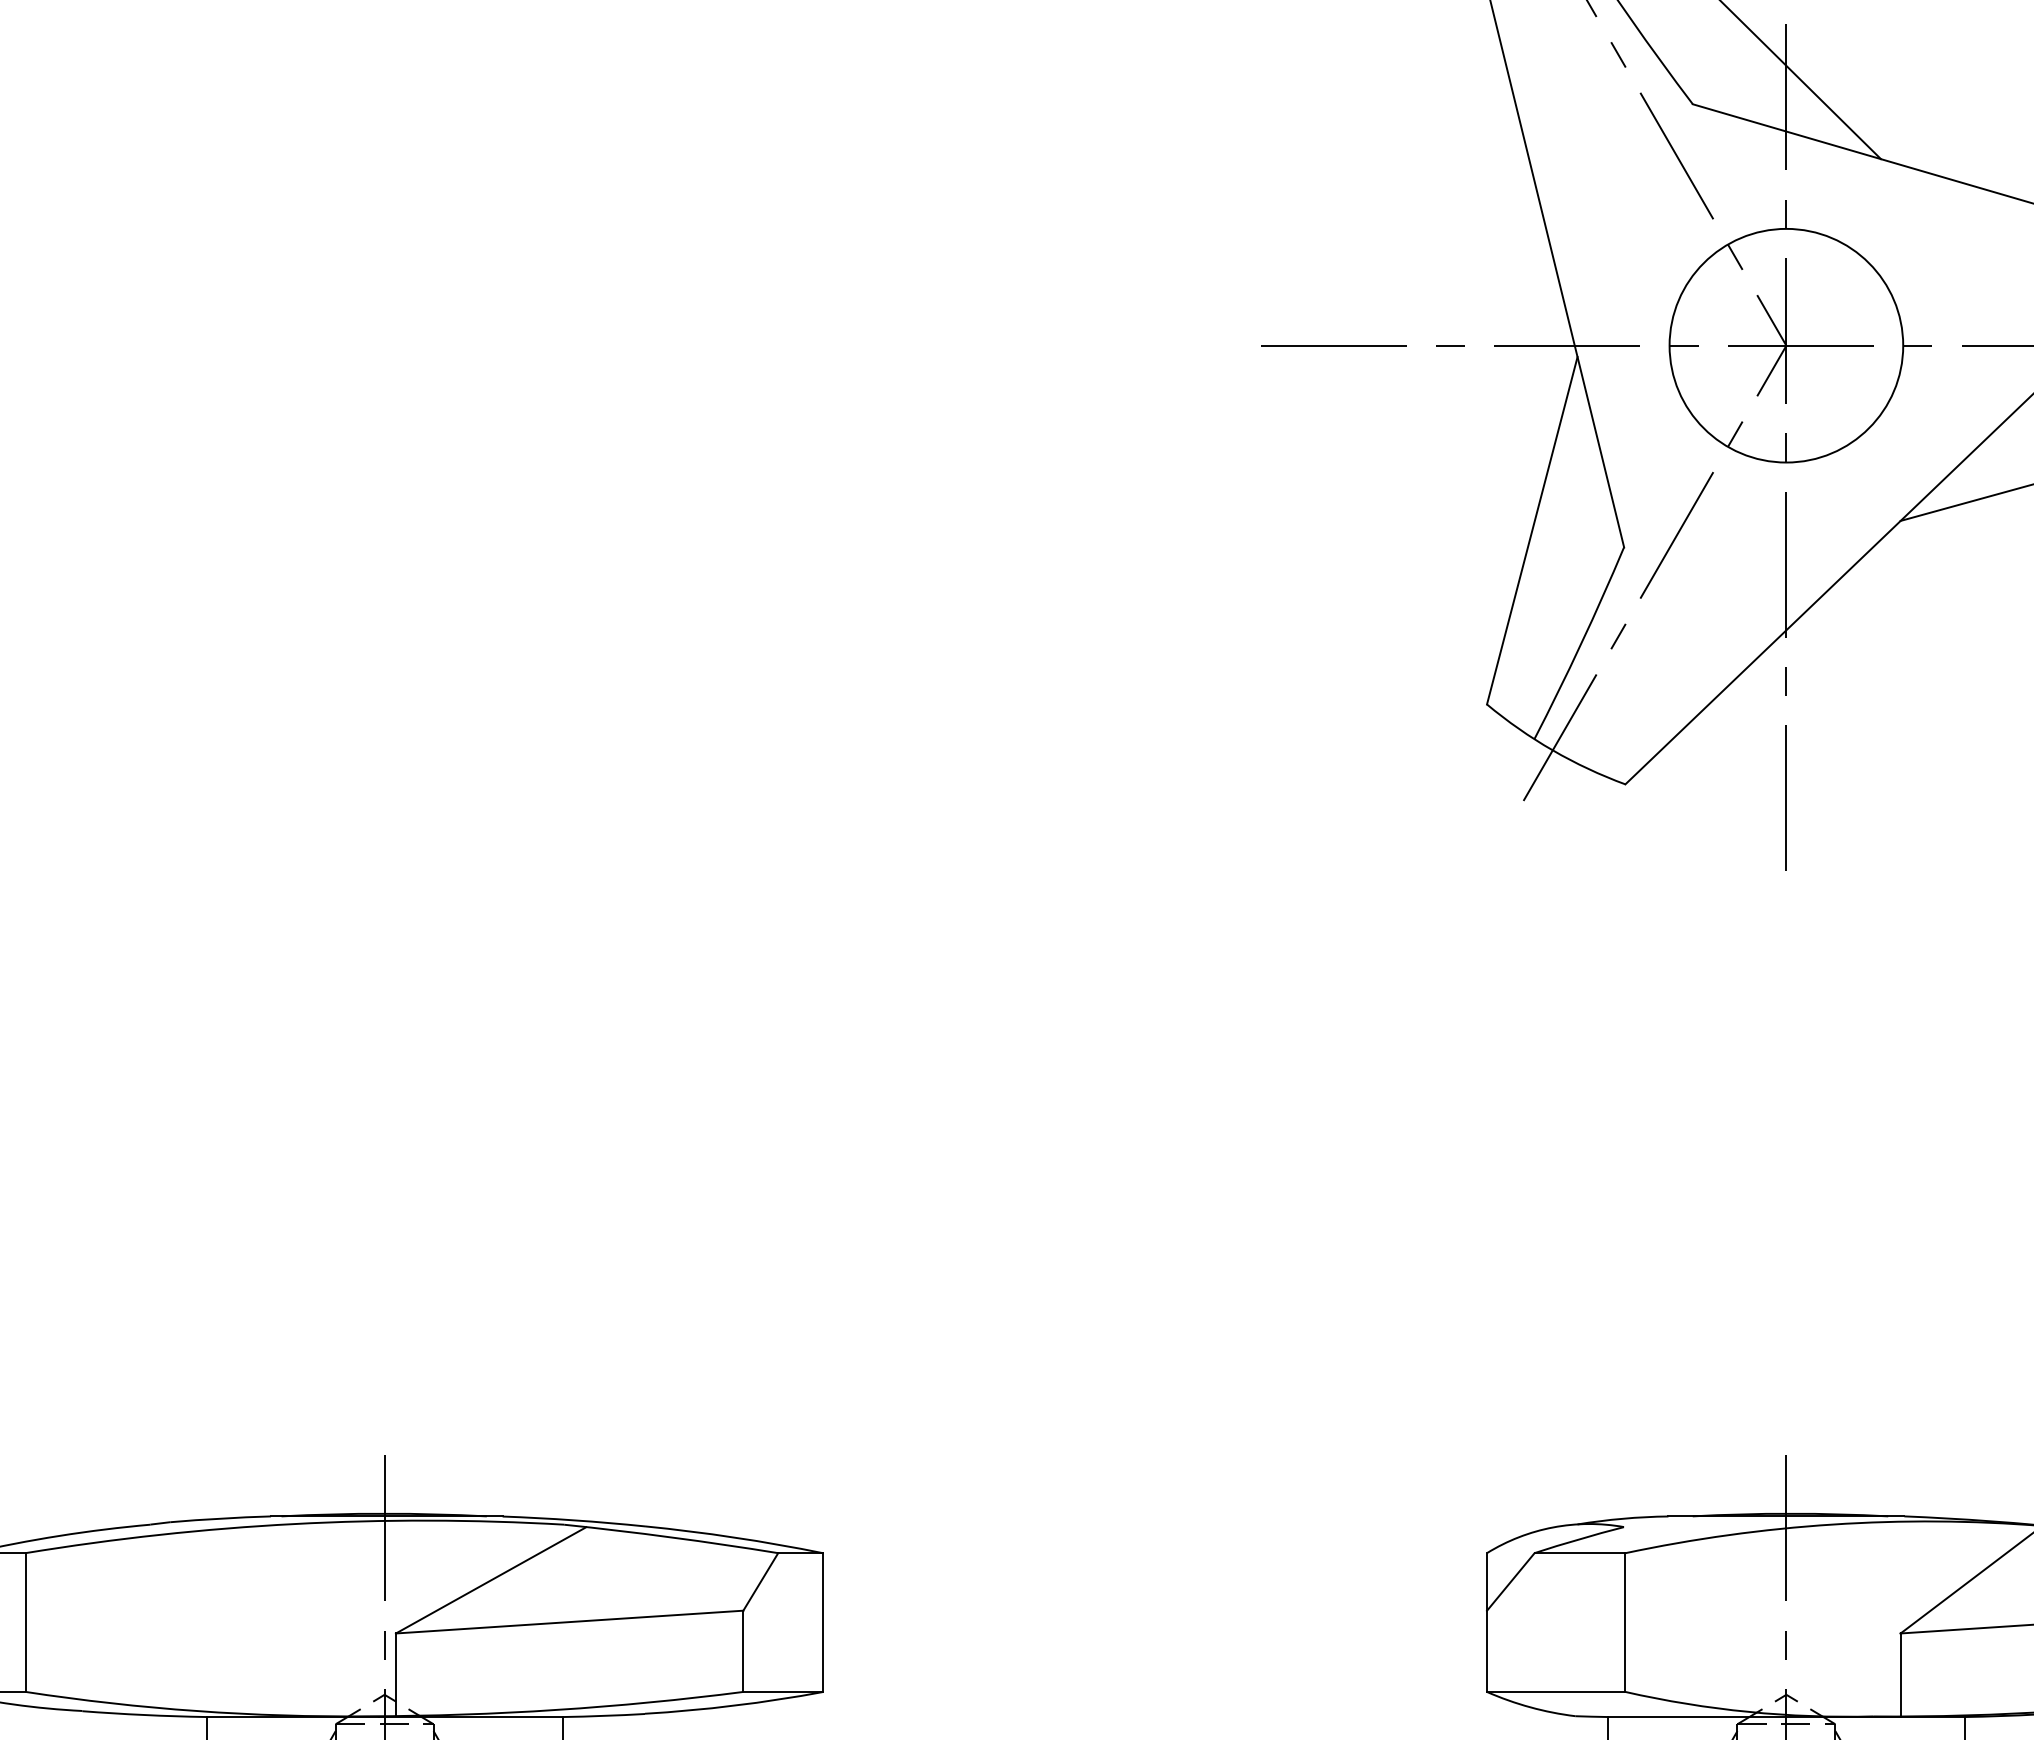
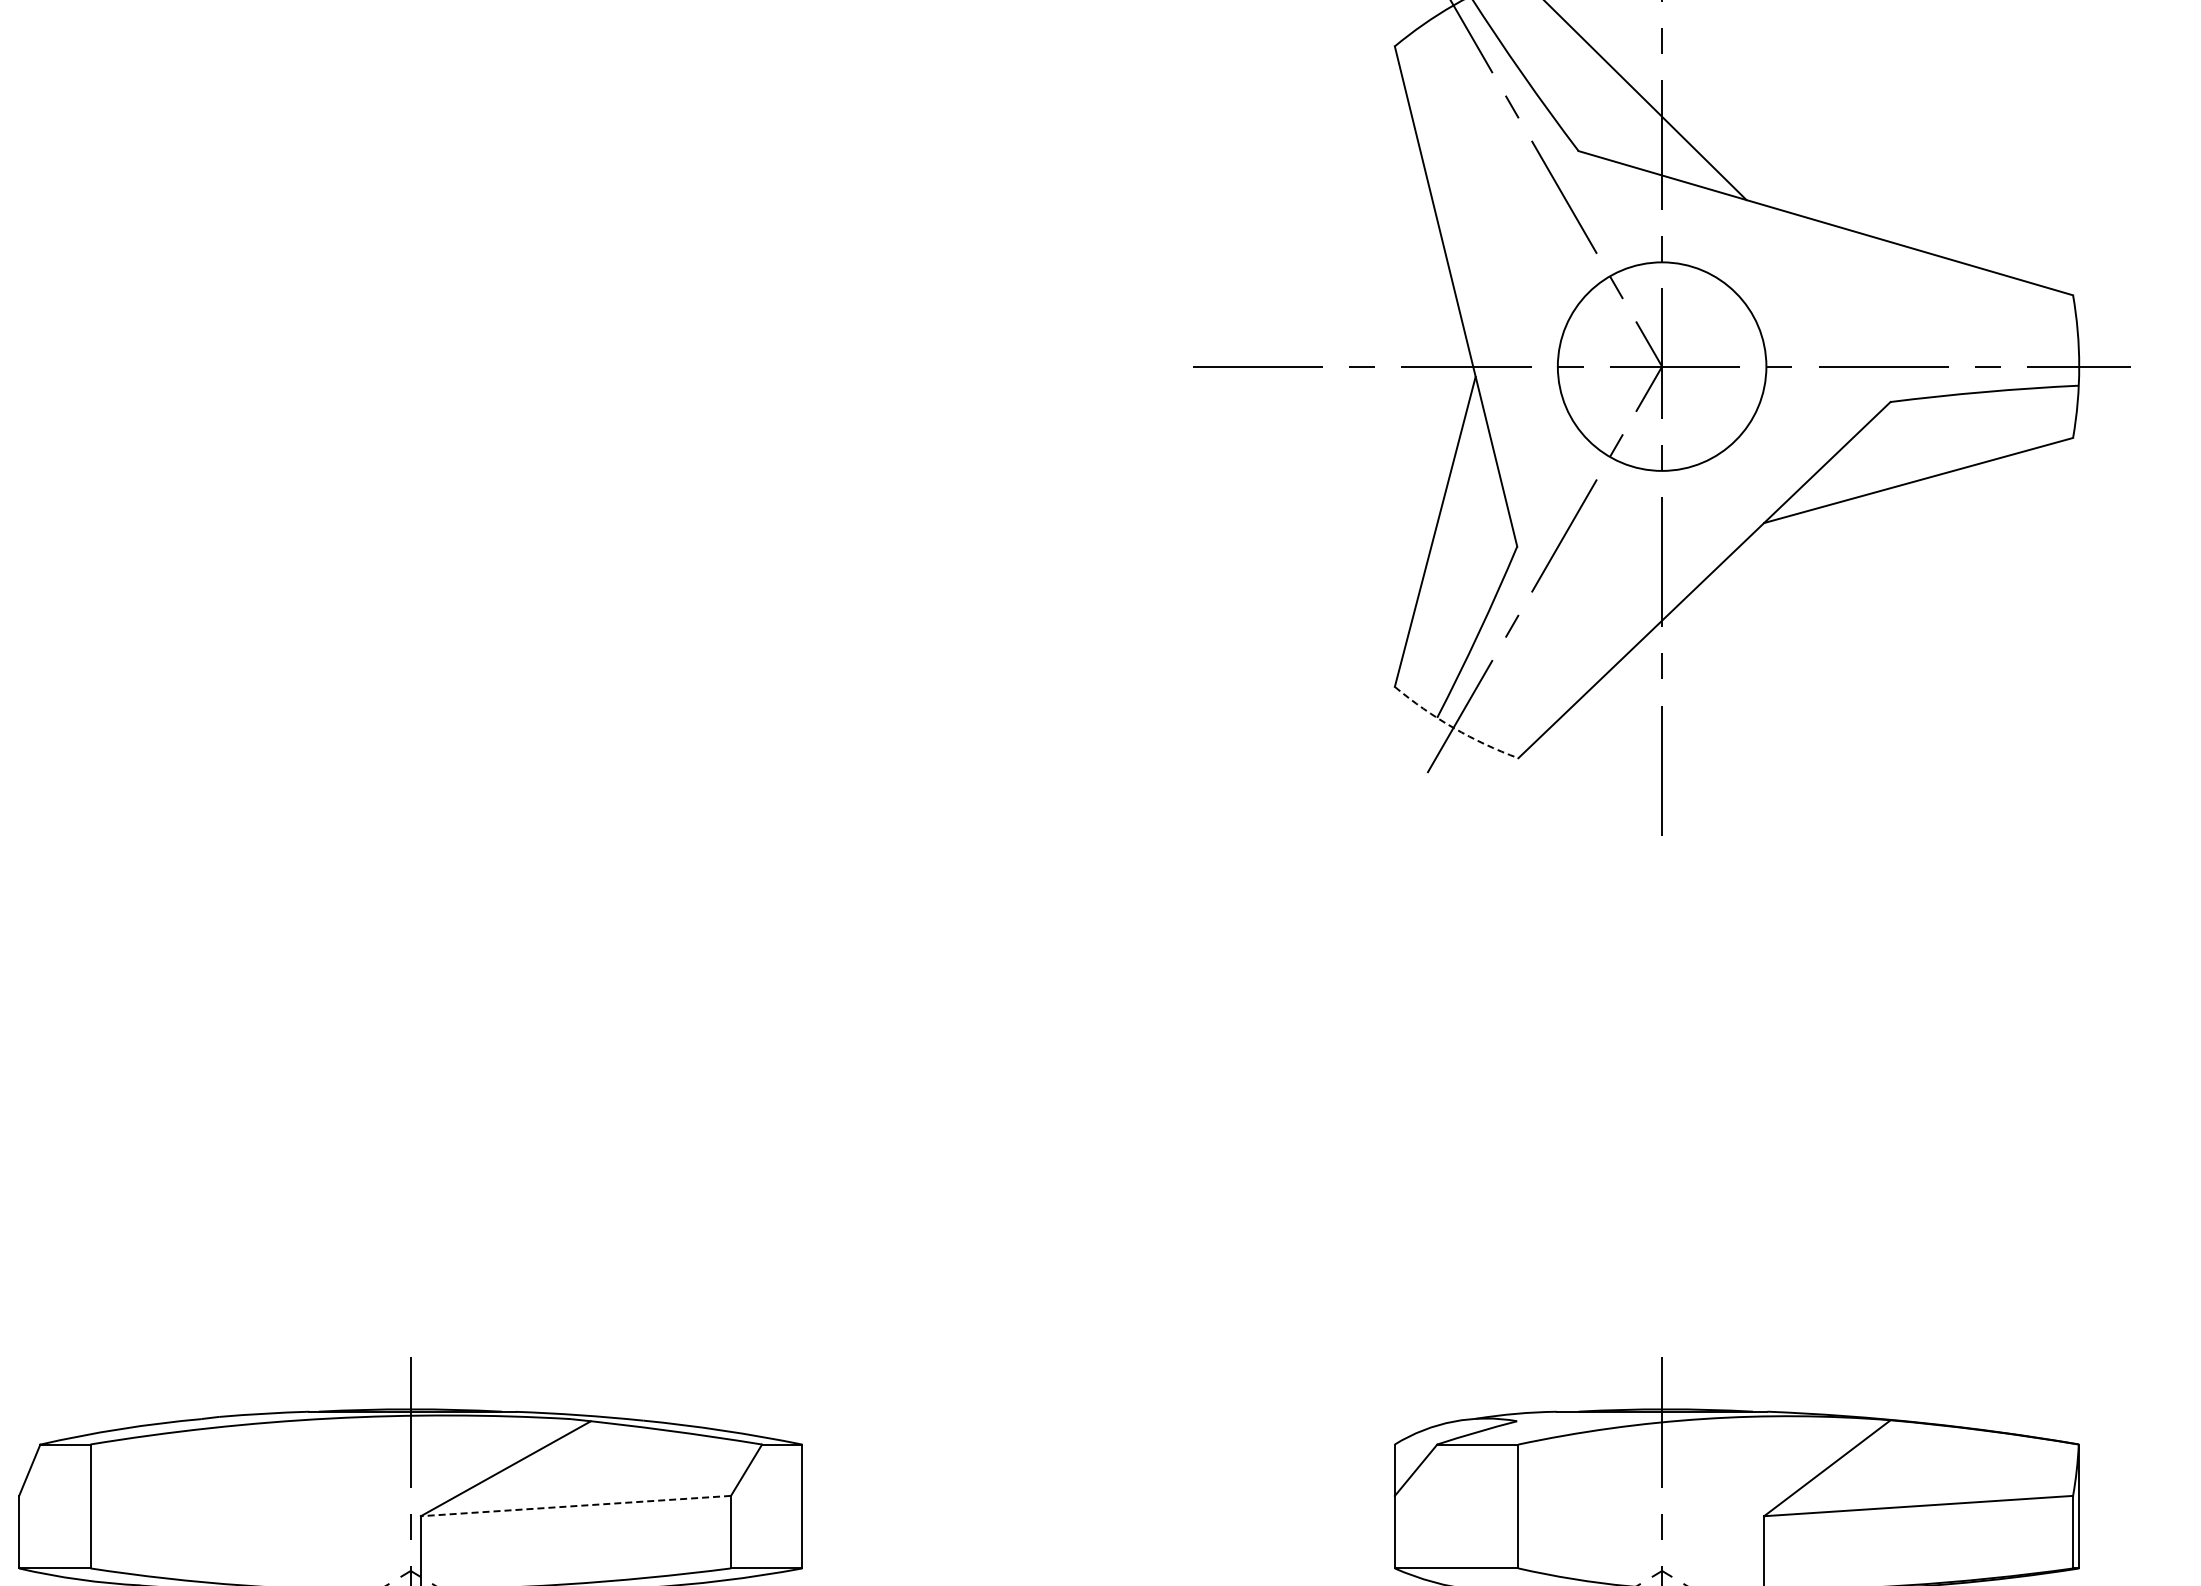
arc: (1552, 749) -> (1453, 727), solid -> dashed
line: (569, 1622) -> (575, 1506), solid -> dashed

